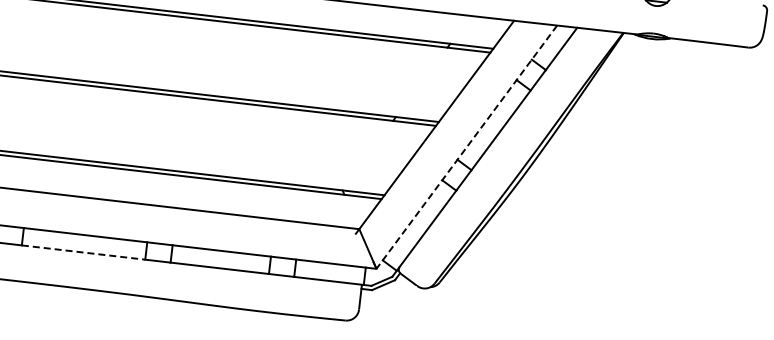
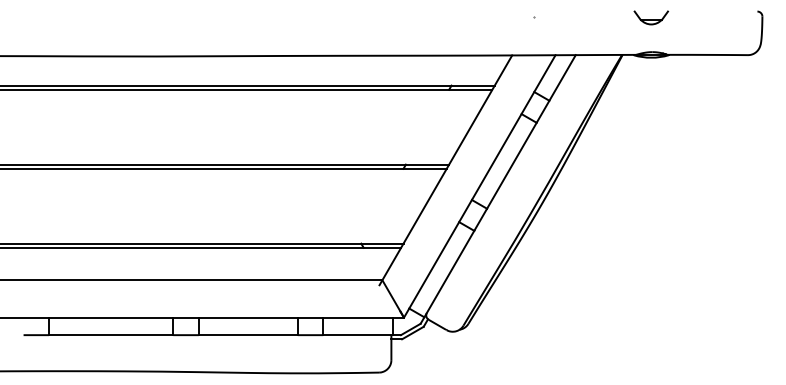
line: (466, 147) -> (479, 186), dashed -> solid
line: (83, 252) -> (111, 335), dashed -> solid

